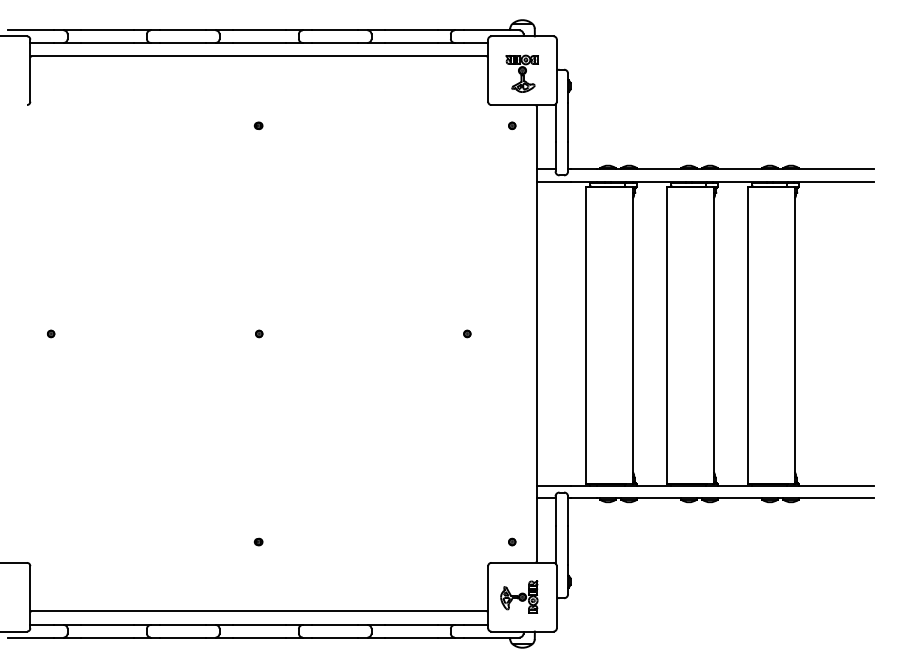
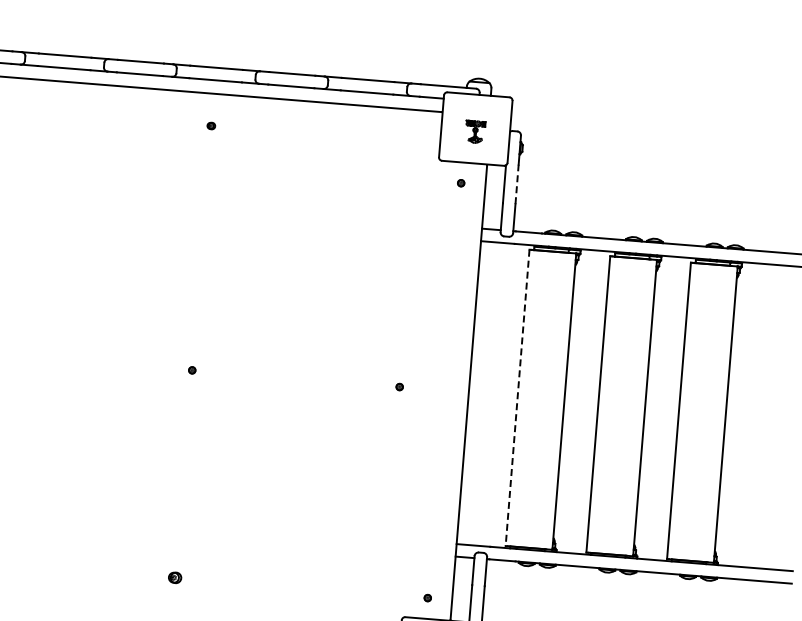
part: (521, 73) -> (474, 131), size x0.6
line: (568, 122) -> (517, 184), solid -> dashed
part: (258, 125) -> (211, 125), moved
line: (585, 335) -> (517, 398), solid -> dashed
part: (258, 541) -> (174, 577), size x1.6

